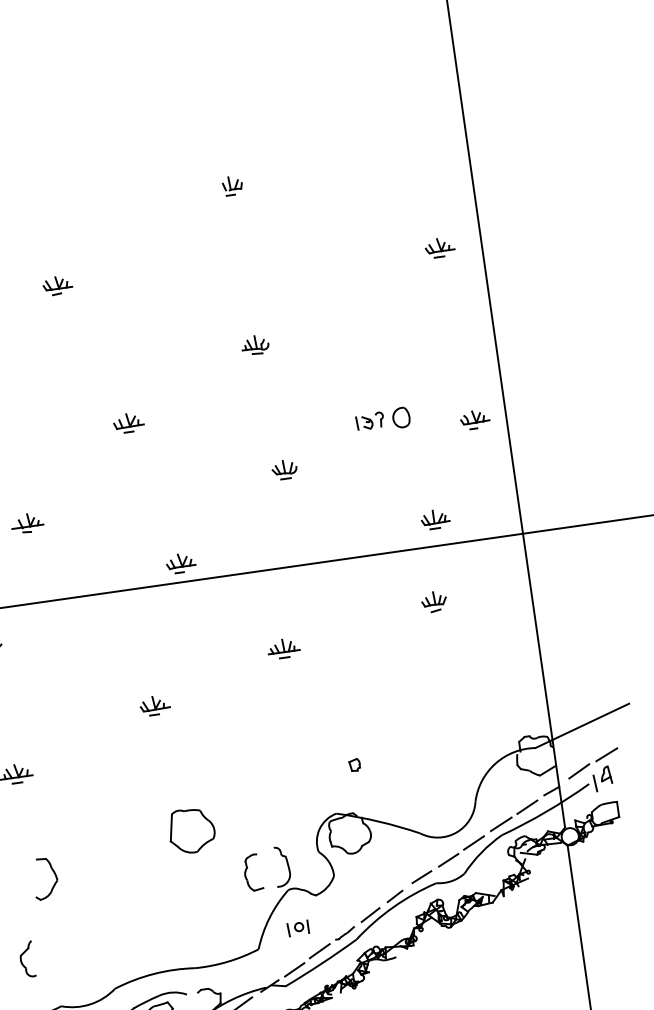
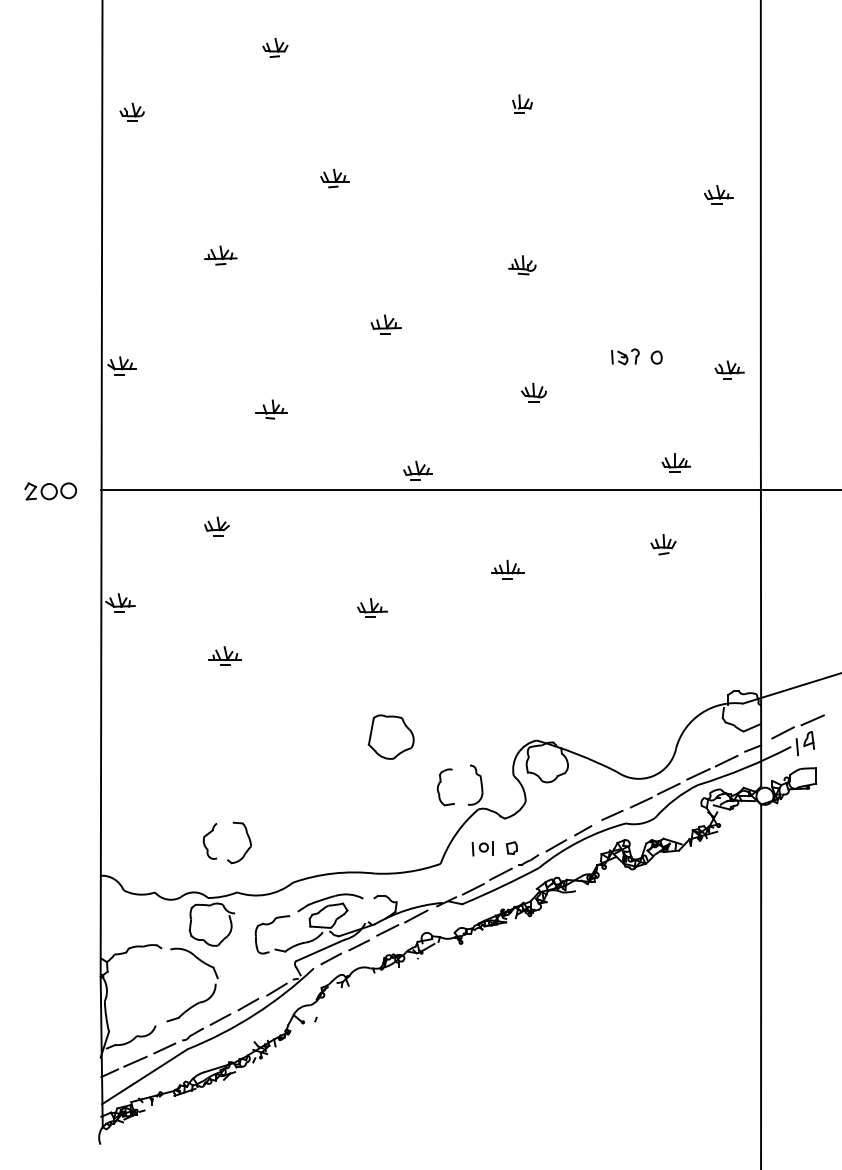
part: (400, 417) -> (656, 357), size x0.62
part: (354, 764) -> (511, 847), moved
part: (53, 874) -> (248, 839), moved

